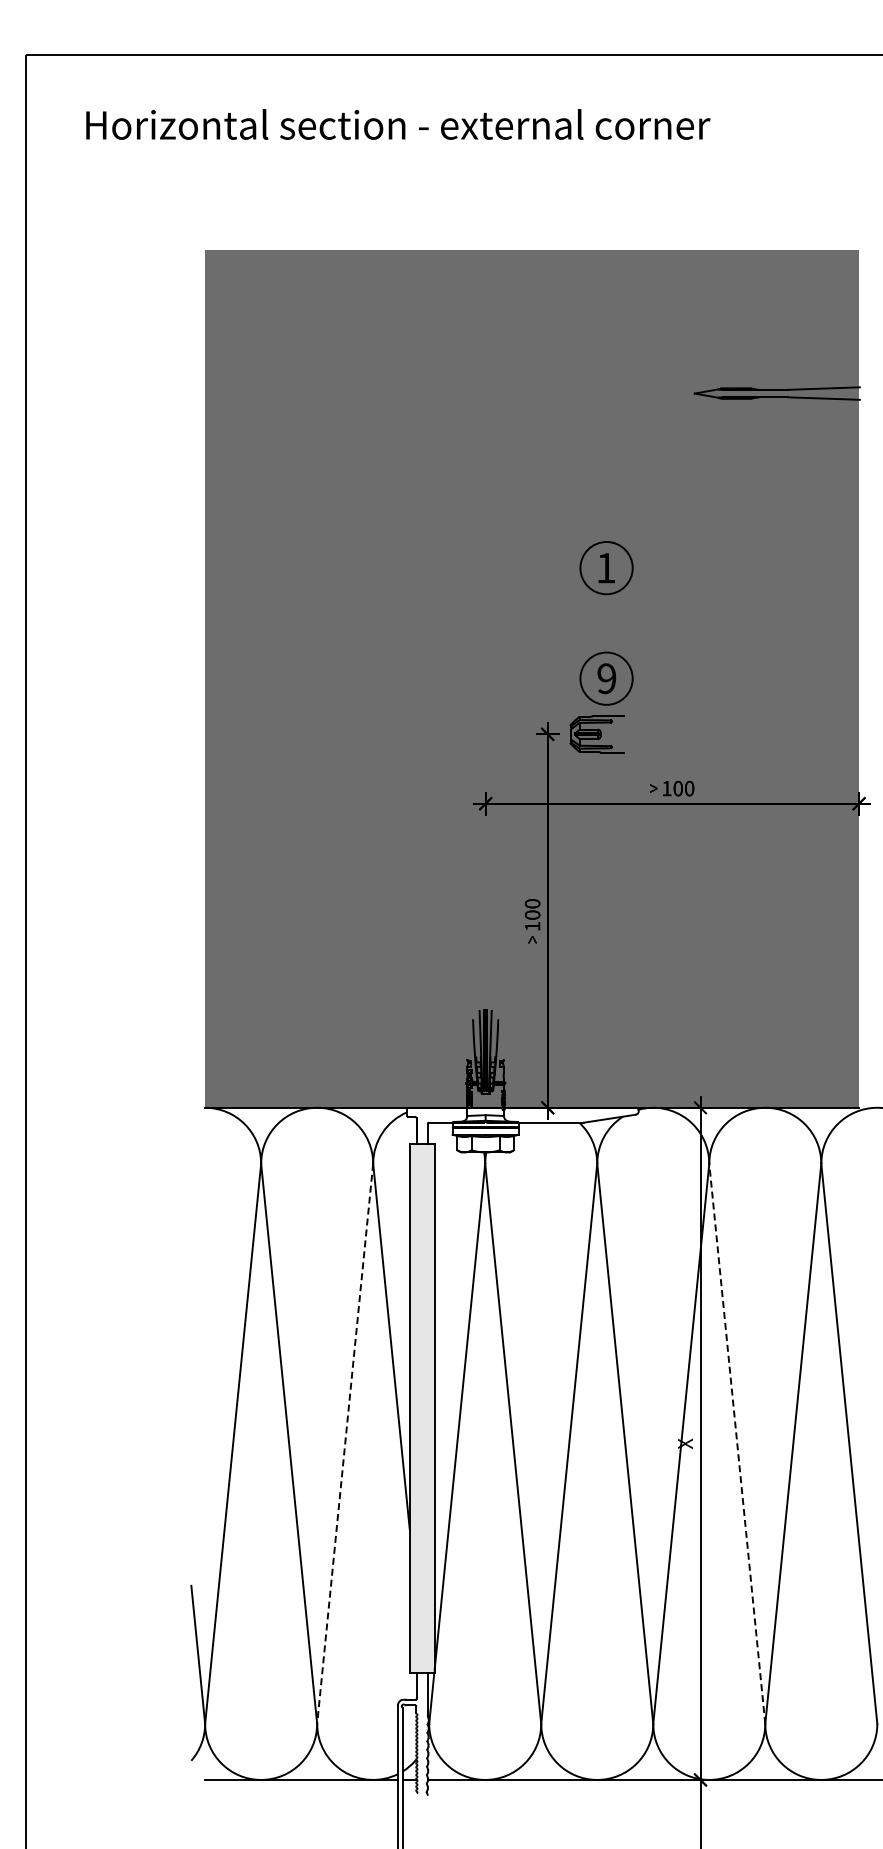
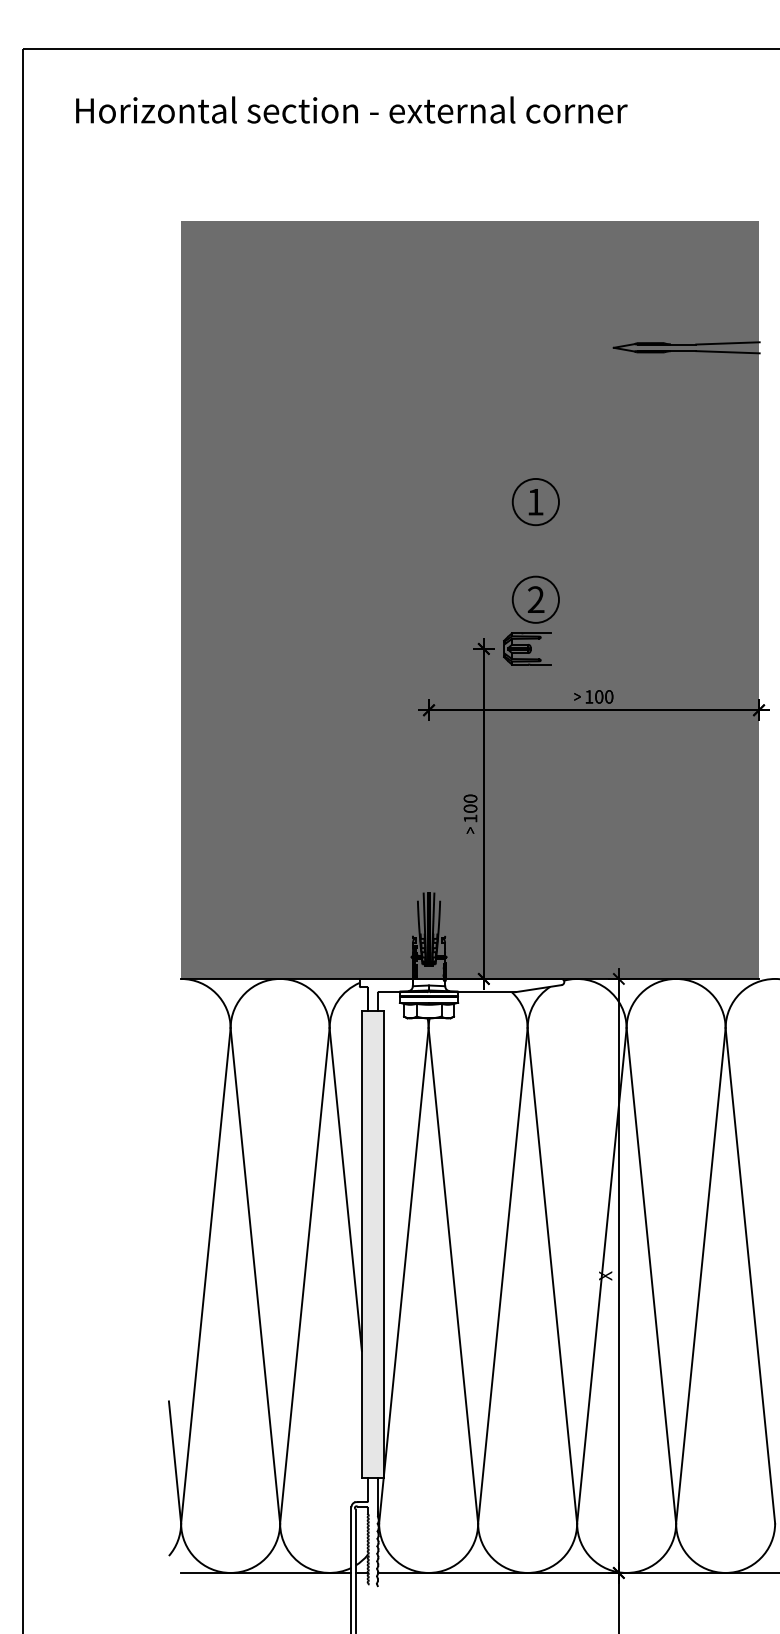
text: (606, 678) -> (535, 599), 9 -> 2
line: (737, 1443) -> (651, 1275), dashed -> solid
line: (345, 1444) -> (305, 1276), dashed -> solid

